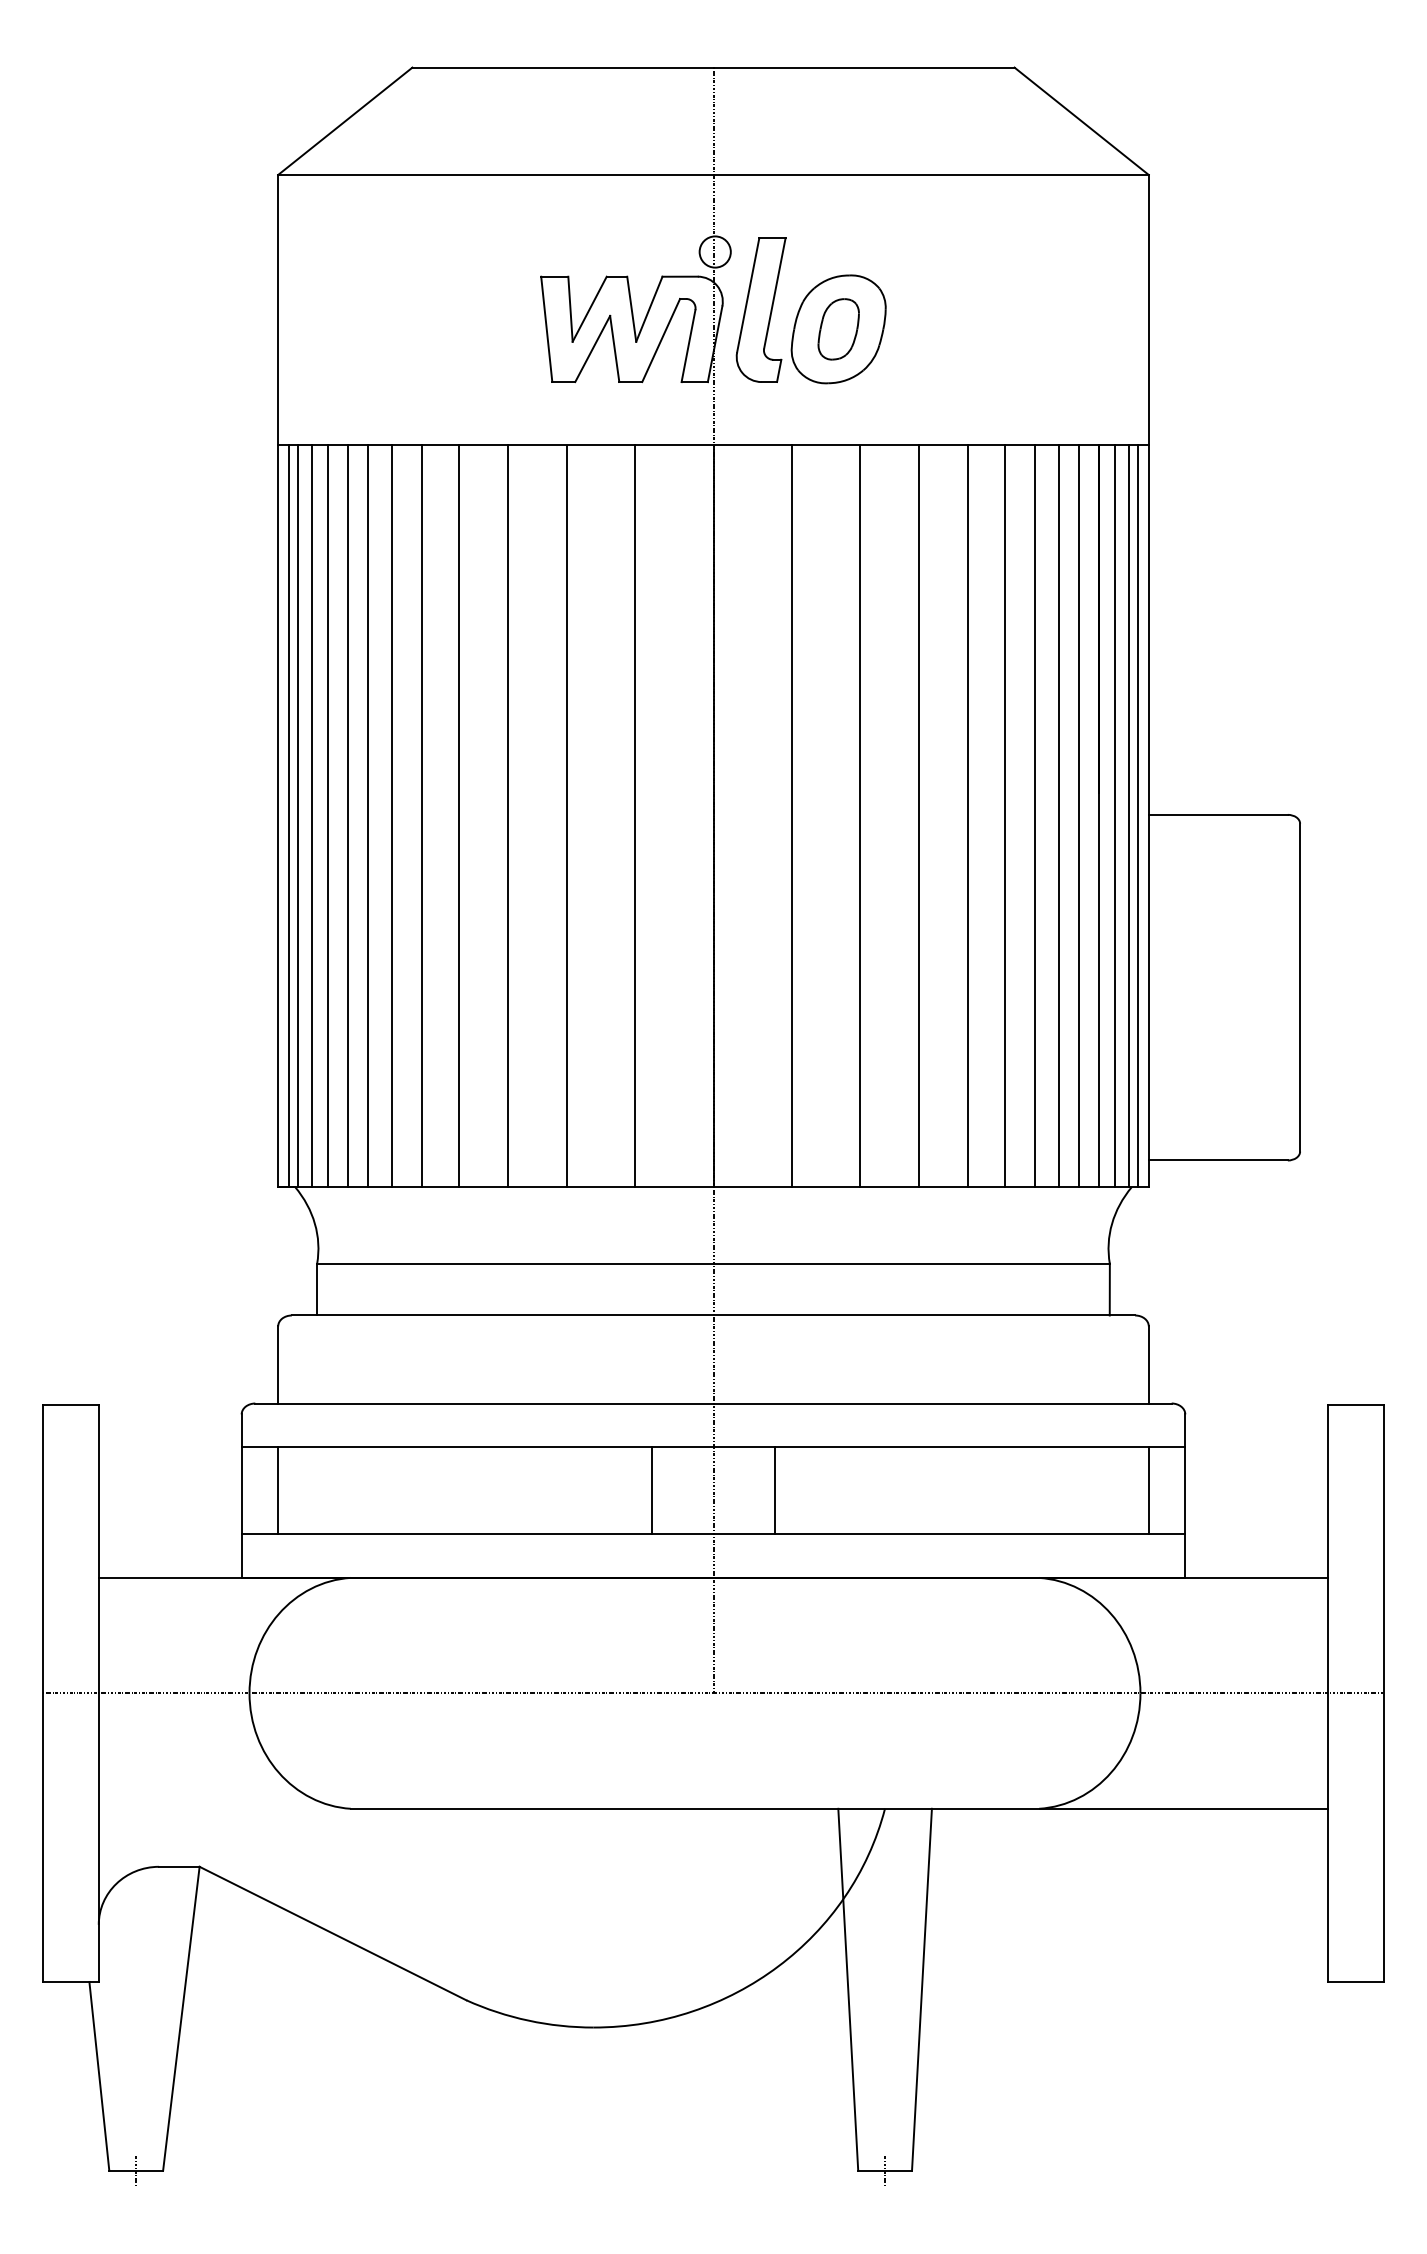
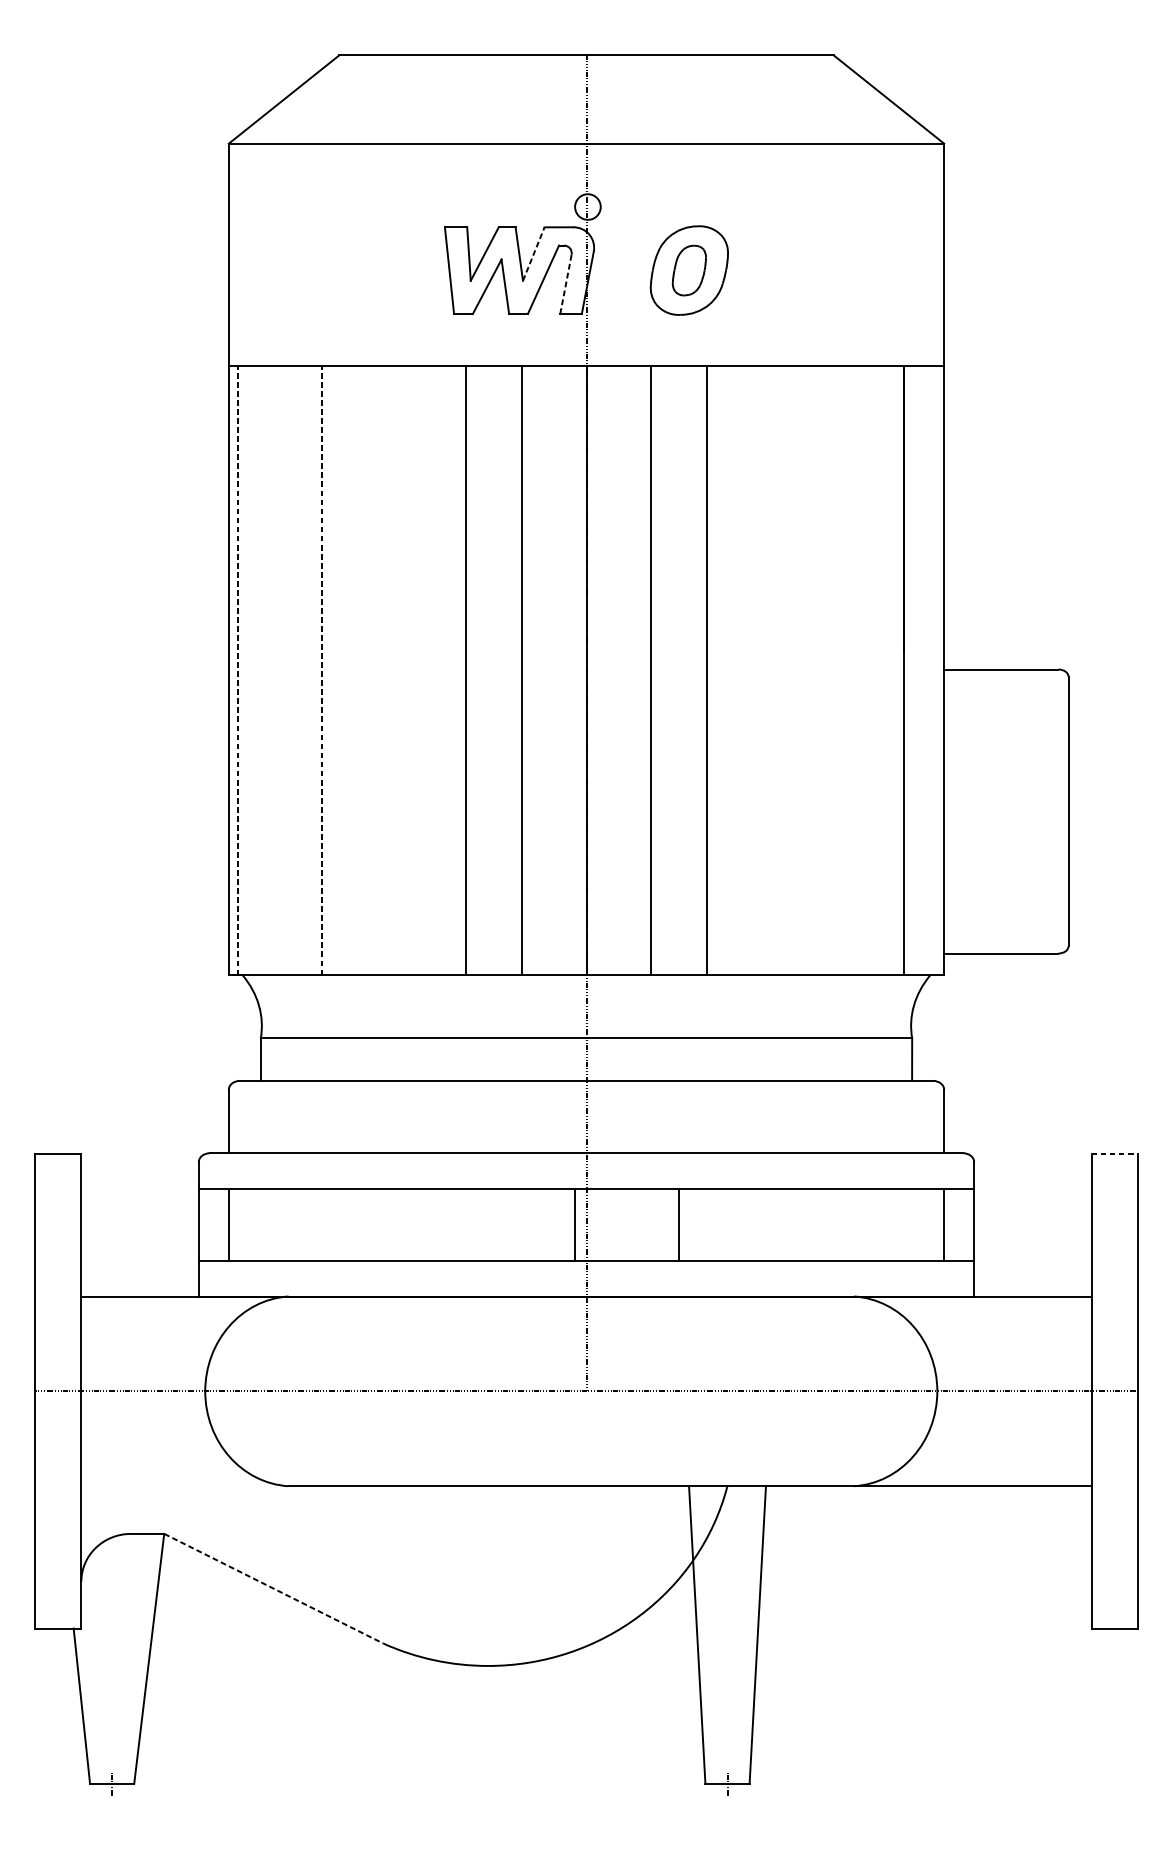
line: (649, 308) -> (533, 253), solid -> dashed
part: (760, 309) -> (625, 254), removed
line: (688, 346) -> (565, 284), solid -> dashed
line: (289, 816) -> (238, 670), solid -> dashed
line: (298, 816) -> (245, 670), removed
line: (312, 816) -> (256, 670), removed
line: (327, 816) -> (269, 670), removed
line: (348, 816) -> (286, 670), removed
line: (367, 816) -> (302, 670), removed
line: (391, 816) -> (321, 670), solid -> dashed
line: (422, 816) -> (347, 670), removed
line: (459, 816) -> (377, 670), removed
line: (507, 816) -> (417, 670), removed
line: (919, 816) -> (755, 670), removed
line: (967, 816) -> (795, 670), removed
line: (1004, 816) -> (825, 670), removed
line: (1035, 816) -> (851, 670), removed
line: (1059, 816) -> (870, 670), removed
line: (1078, 816) -> (886, 670), removed
line: (1114, 816) -> (916, 670), removed
line: (1128, 816) -> (927, 670), removed
line: (1137, 816) -> (934, 670), removed
line: (1356, 1404) -> (1114, 1154), solid -> dashed
line: (652, 1490) -> (574, 1224), moved
line: (774, 1490) -> (679, 1224), moved
line: (333, 1933) -> (274, 1588), solid -> dashed

